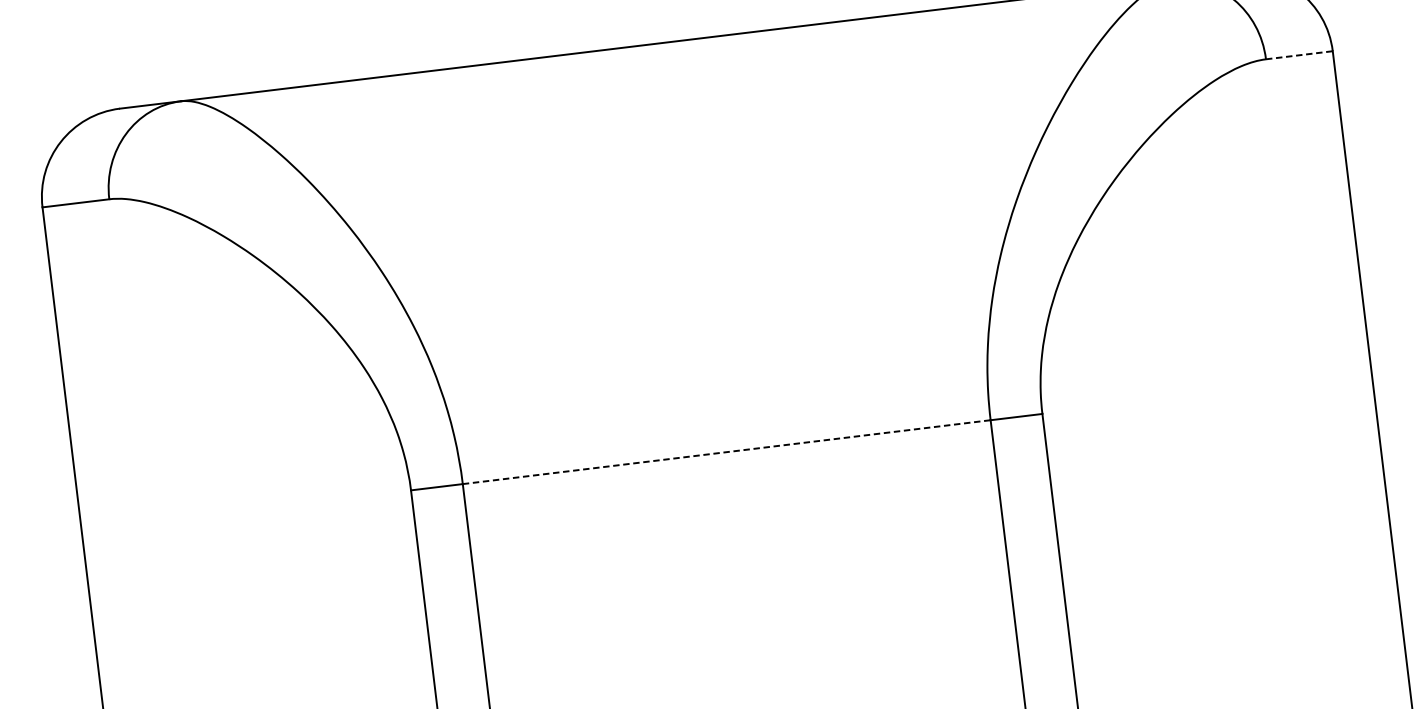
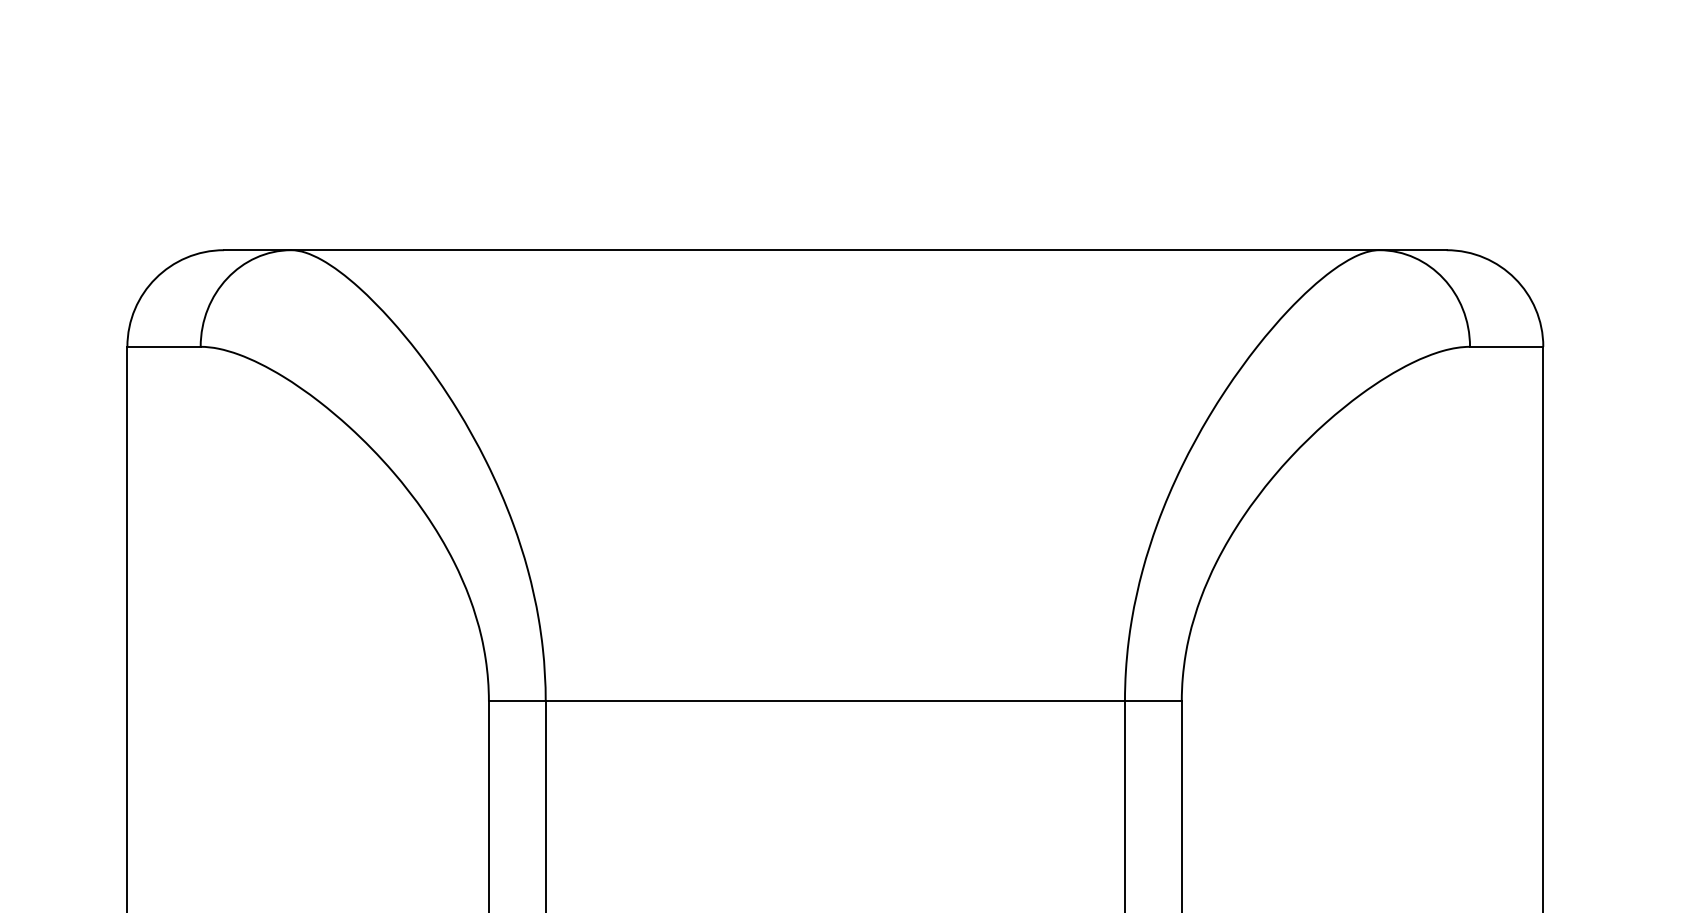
line: (1299, 54) -> (1506, 346), dashed -> solid
line: (726, 452) -> (835, 701), dashed -> solid

